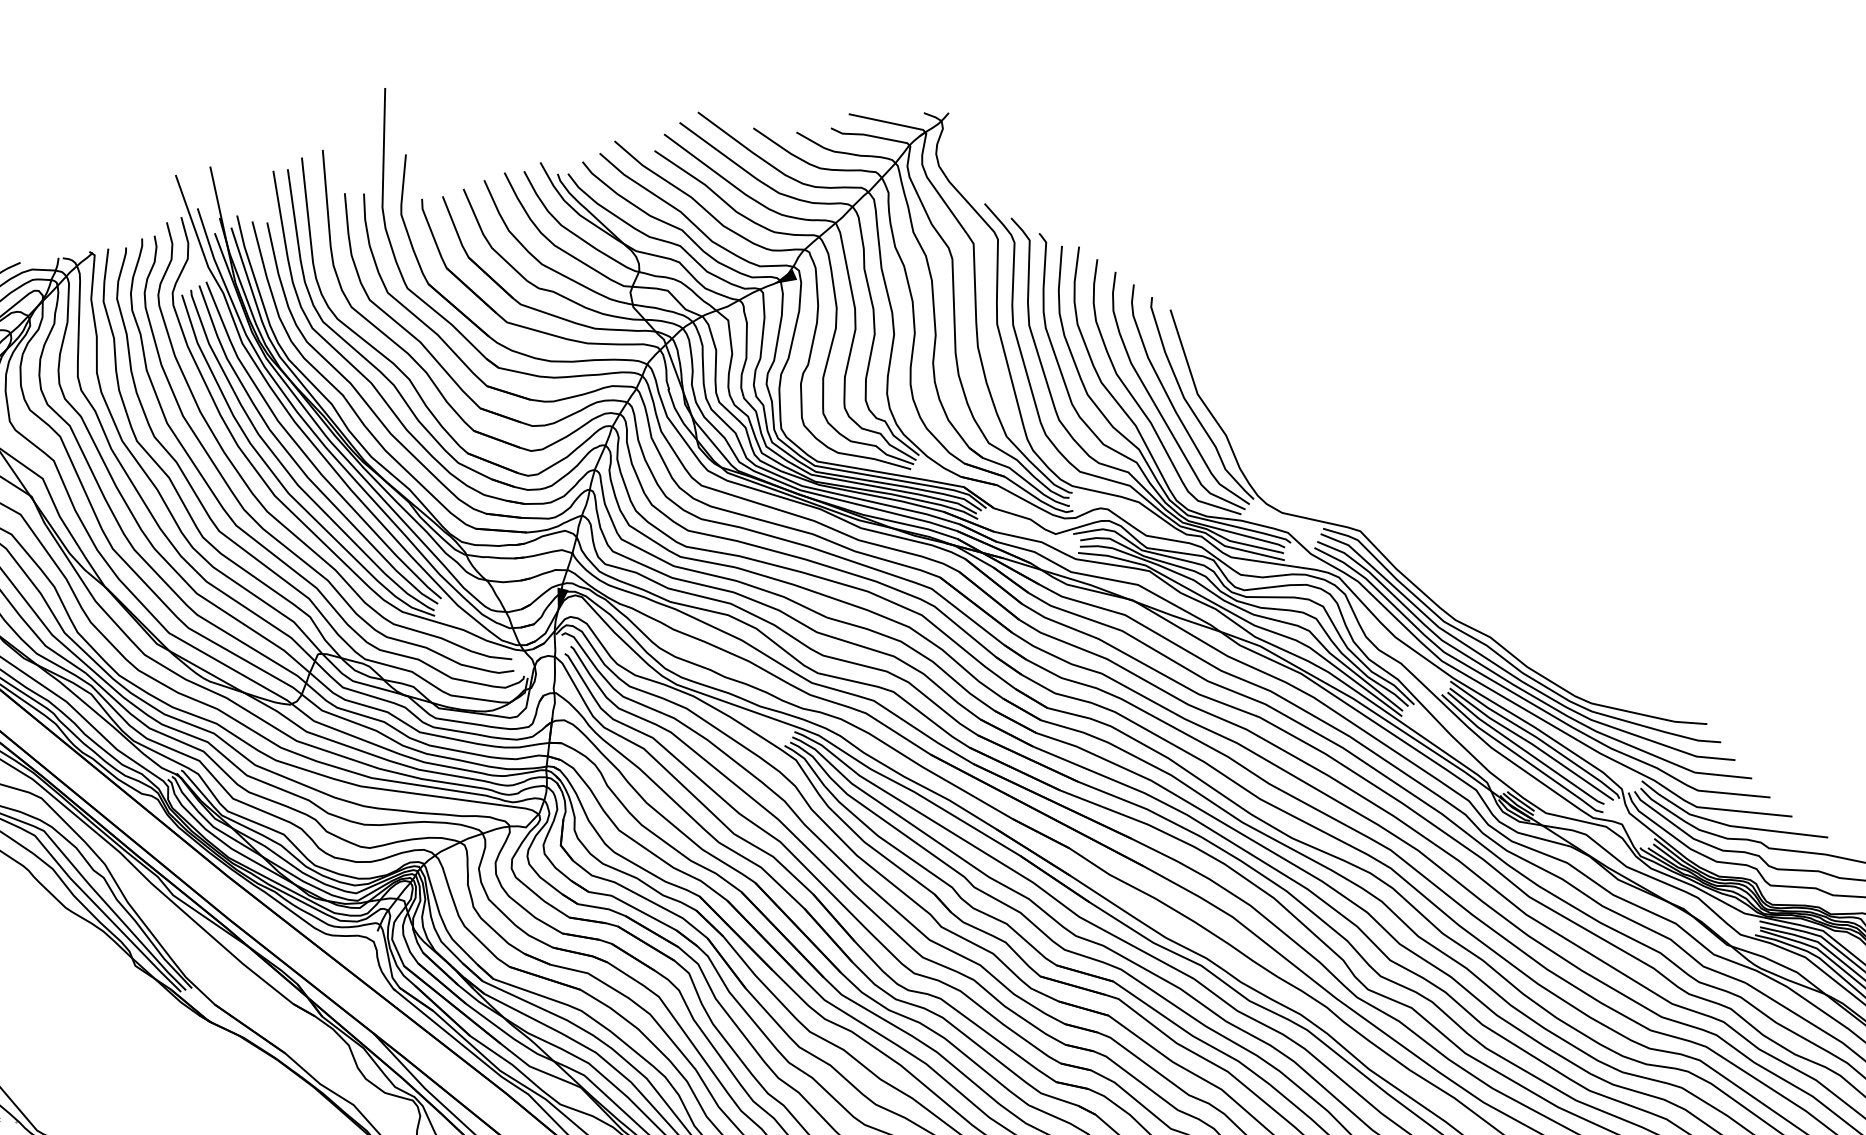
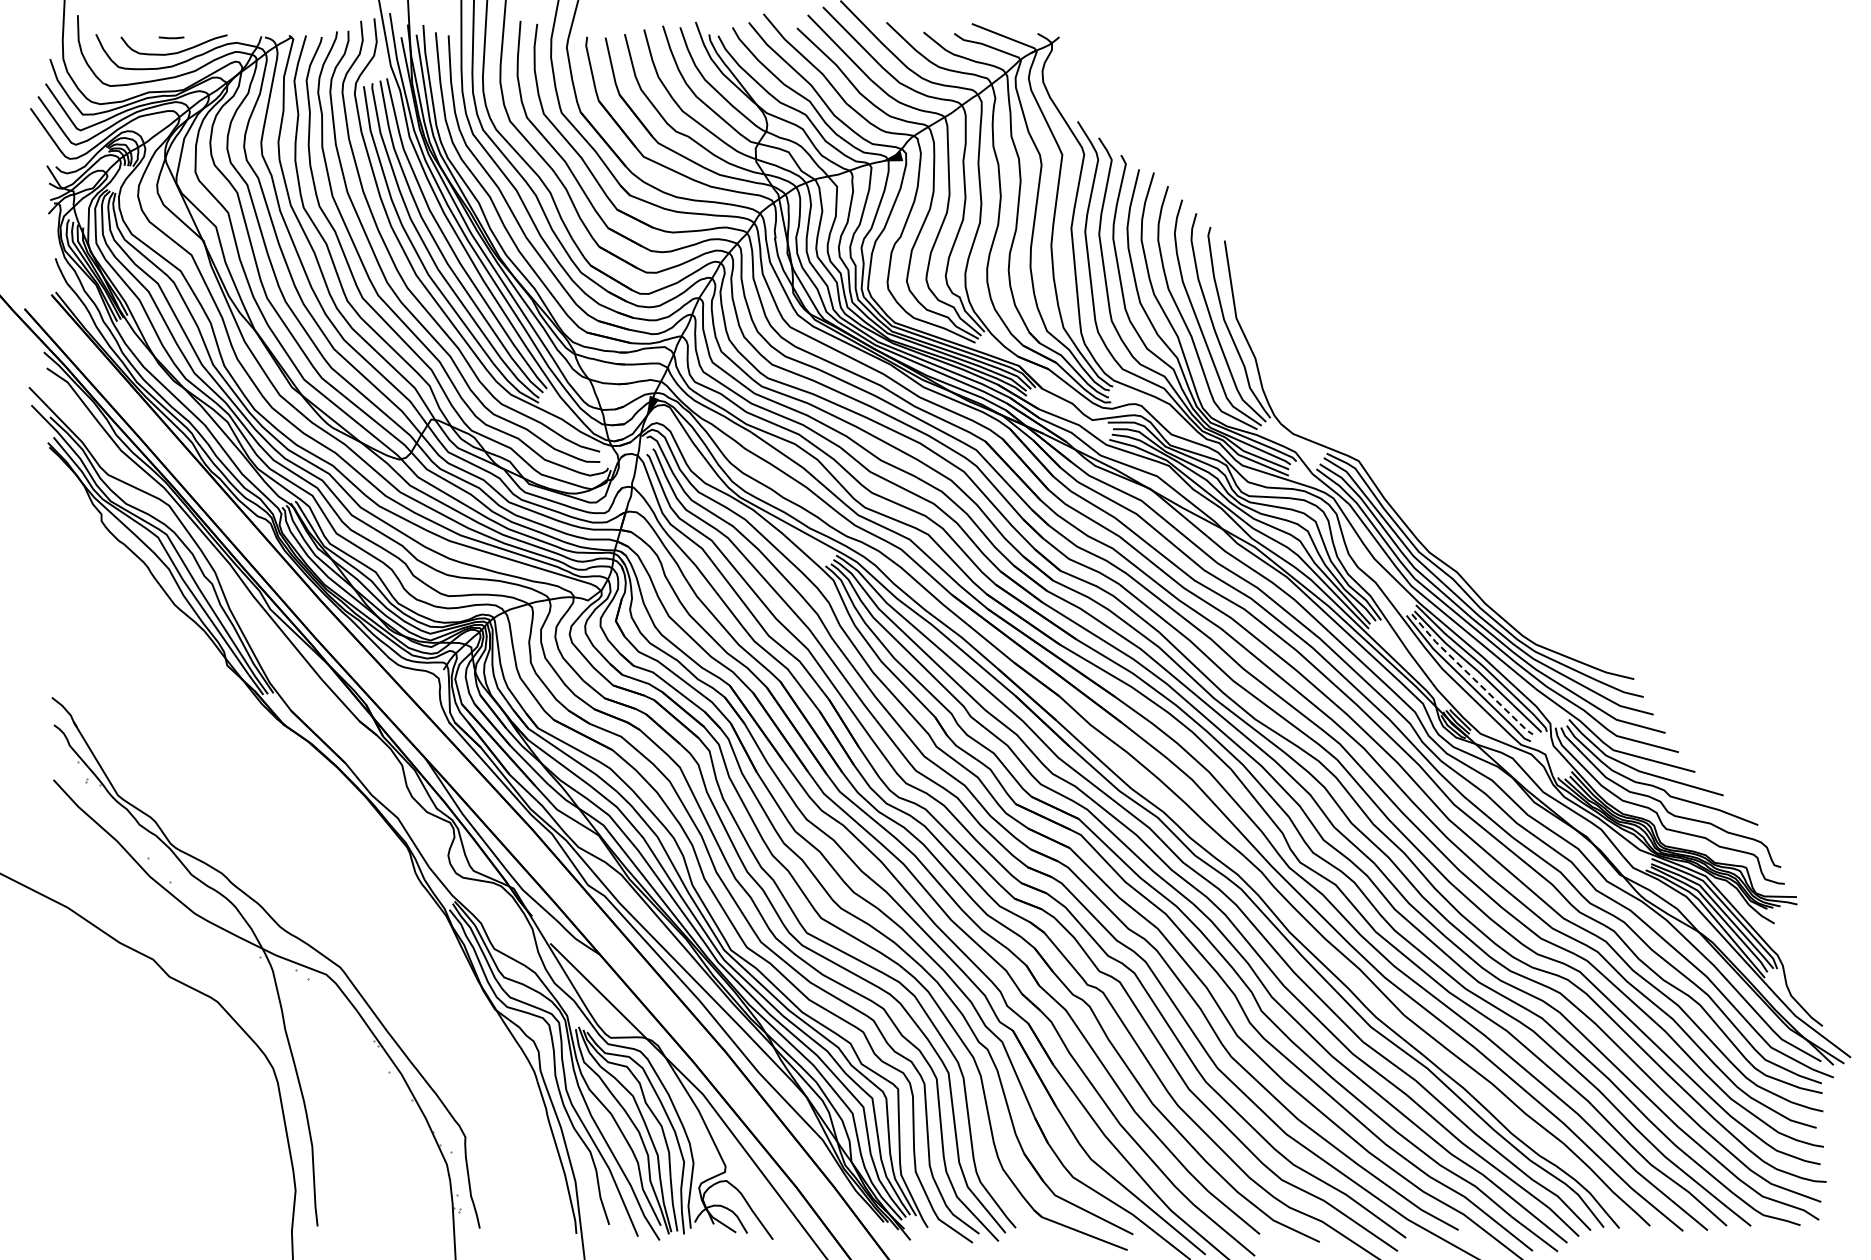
line: (1523, 749) -> (1470, 675), solid -> dashed

